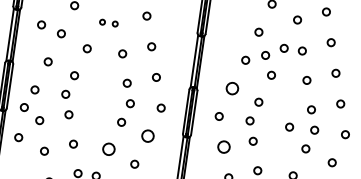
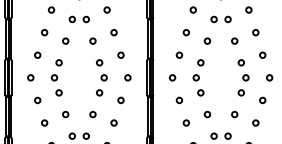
part: (107, 23) -> (78, 19), size x1.43
circle: (41, 24) -> (28, 27), removed
circle: (265, 54) -> (200, 26), removed
circle: (232, 87) -> (179, 54), size x0.62
circle: (24, 106) -> (24, 91), removed
circle: (289, 126) -> (226, 77), removed
circle: (147, 136) -> (120, 100), size x0.62
circle: (18, 137) -> (23, 115), removed
circle: (224, 147) -> (179, 100), size x0.62
circle: (108, 149) -> (92, 114), size x0.62

